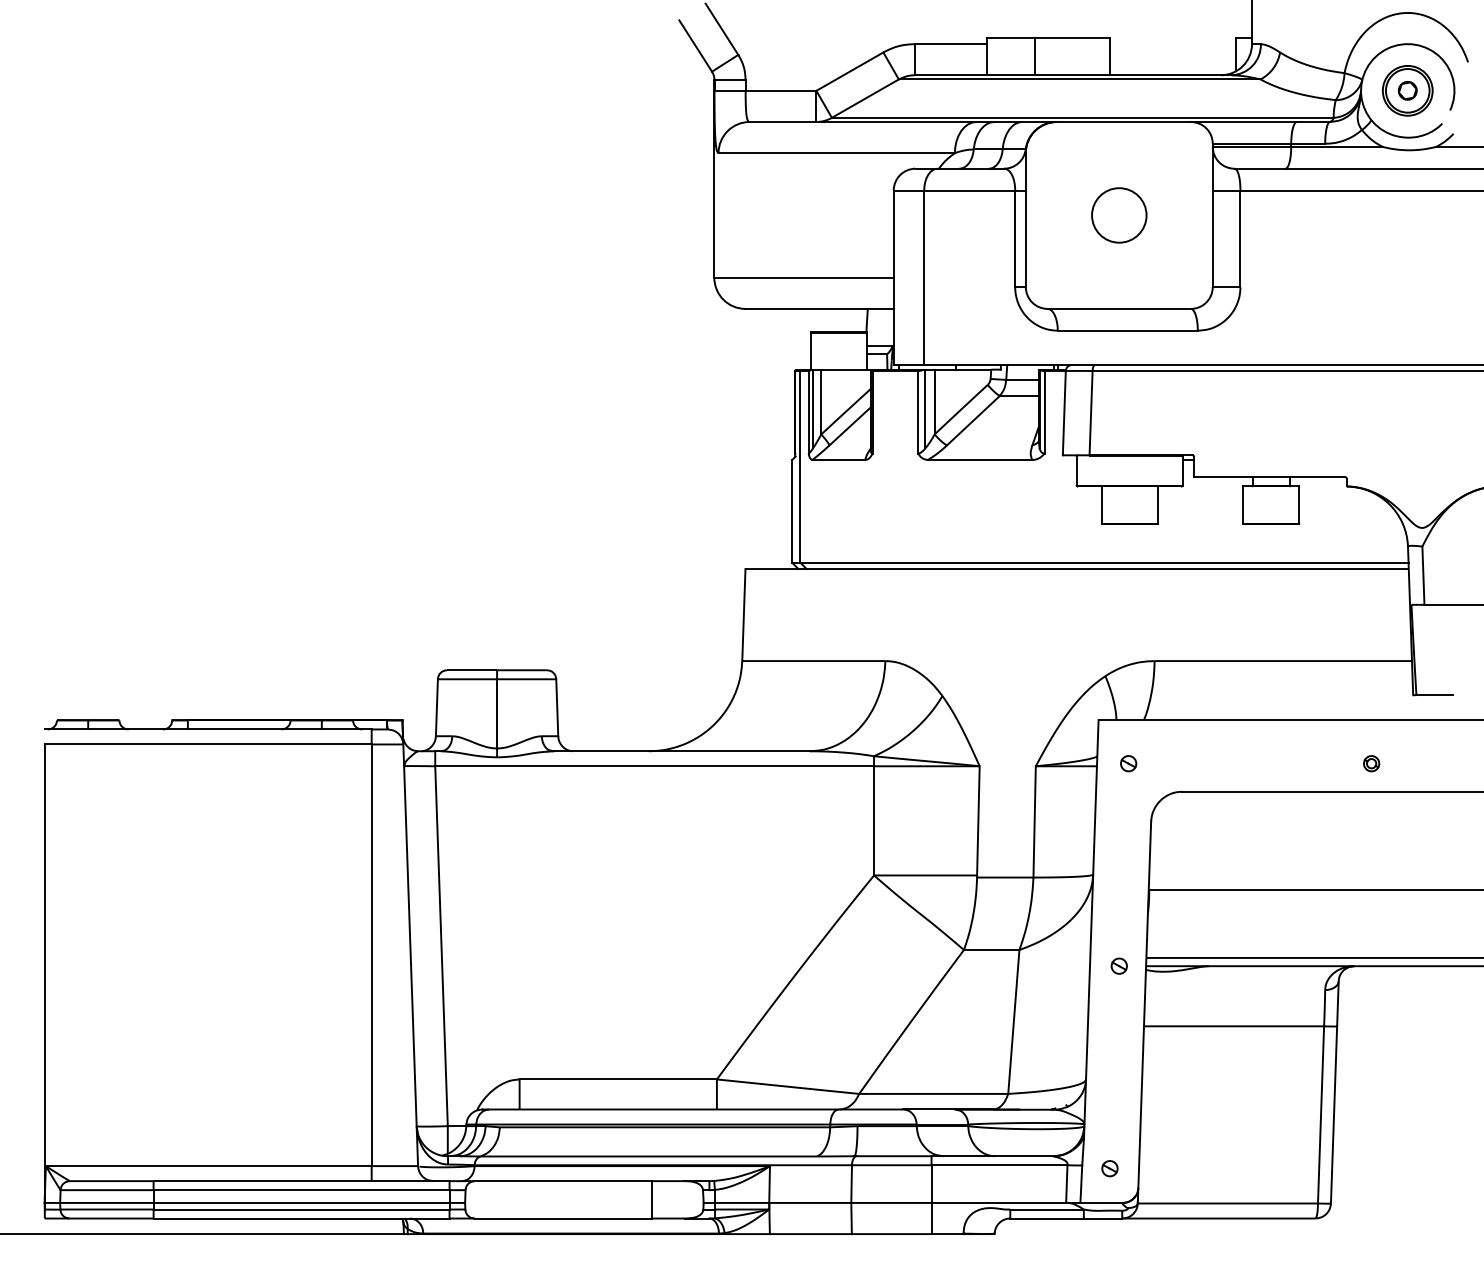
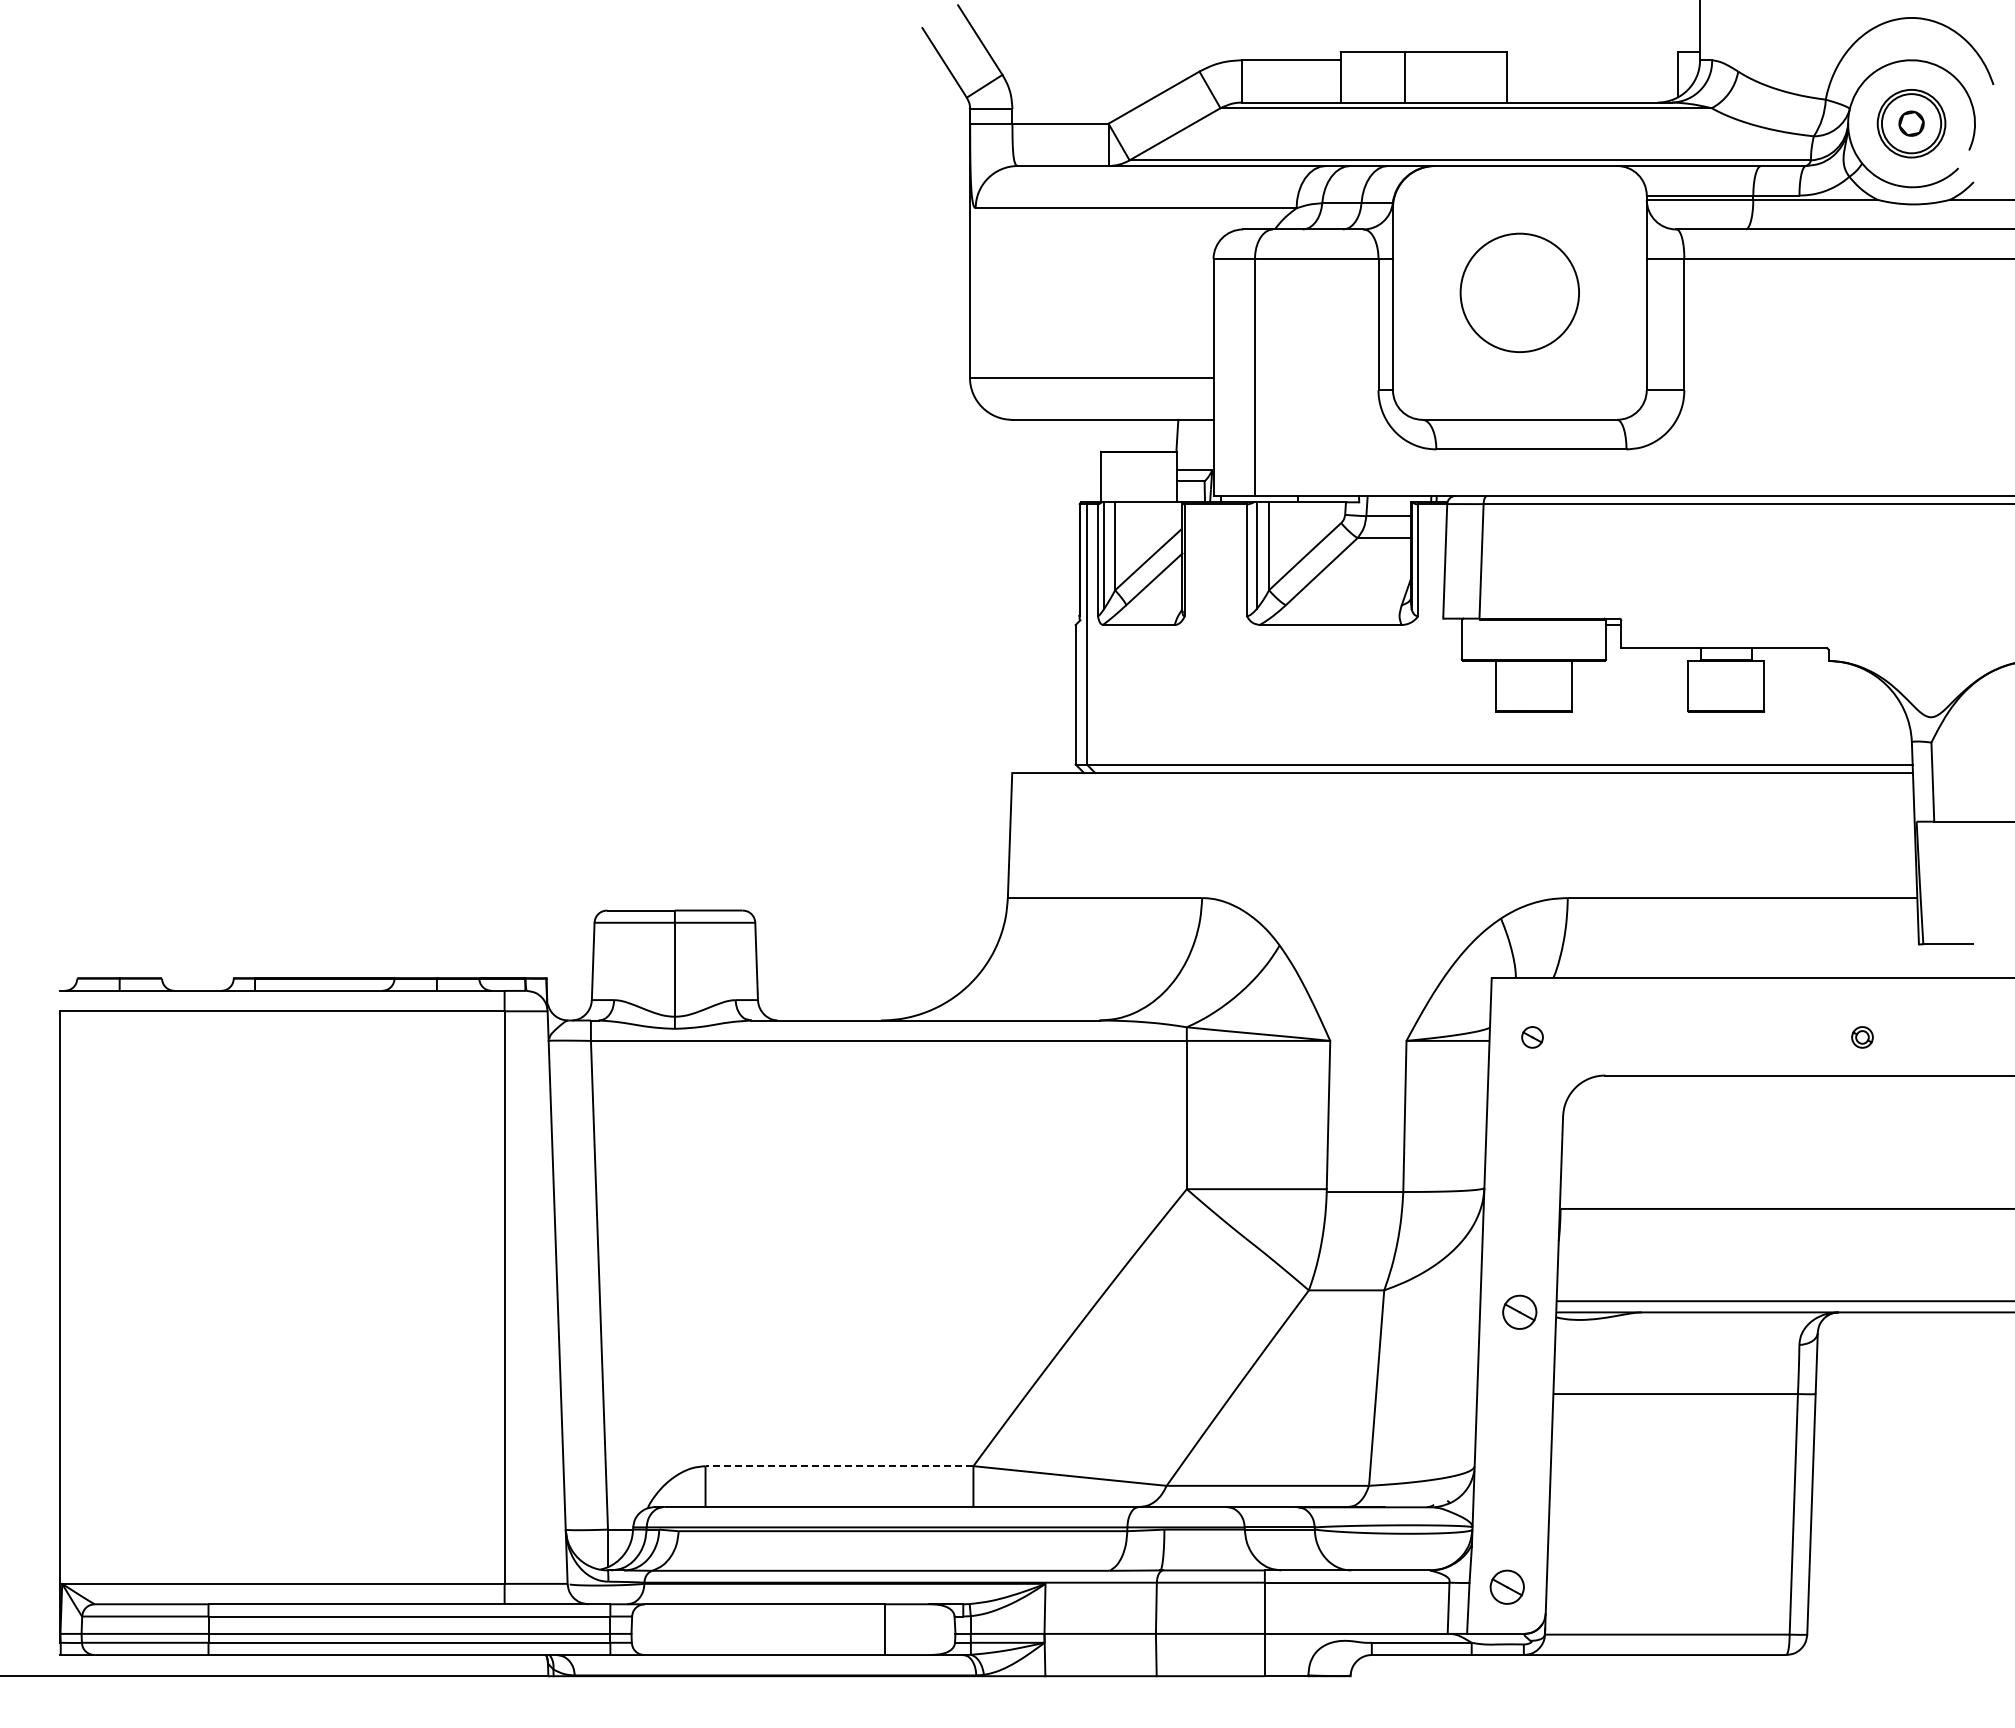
circle: (1119, 215) -> (1519, 292), size x1.6
part: (1119, 966) -> (1519, 1312), size x1.6
line: (618, 1079) -> (839, 1466), solid -> dashed
part: (1109, 1168) -> (1506, 1587), size x1.6

